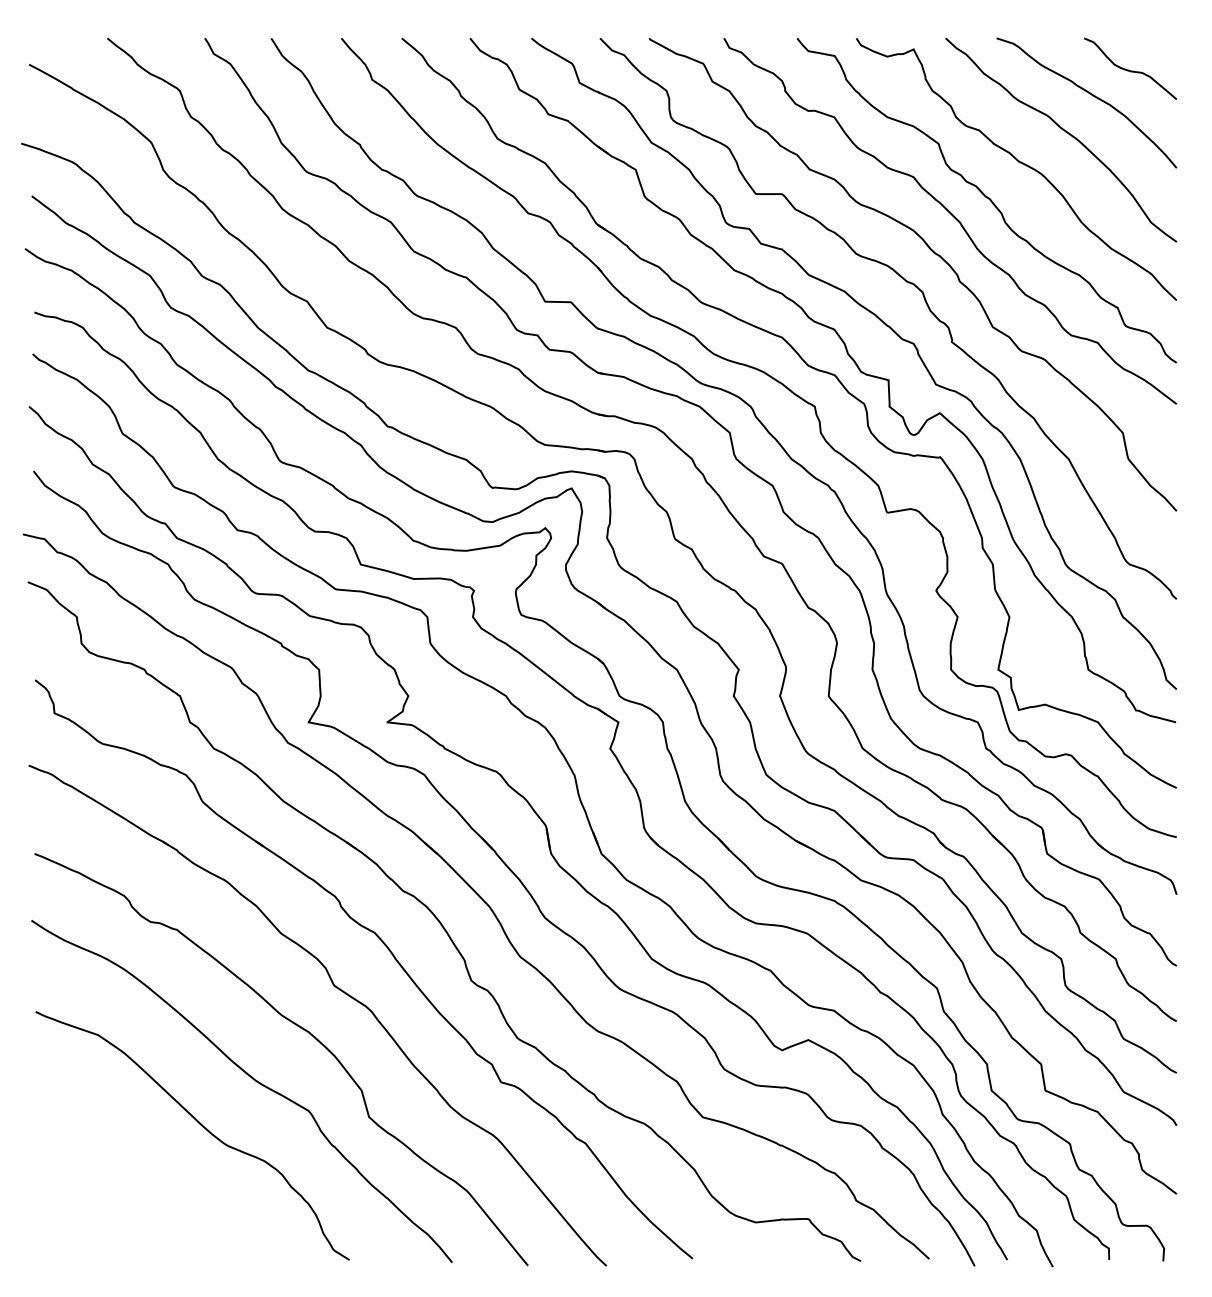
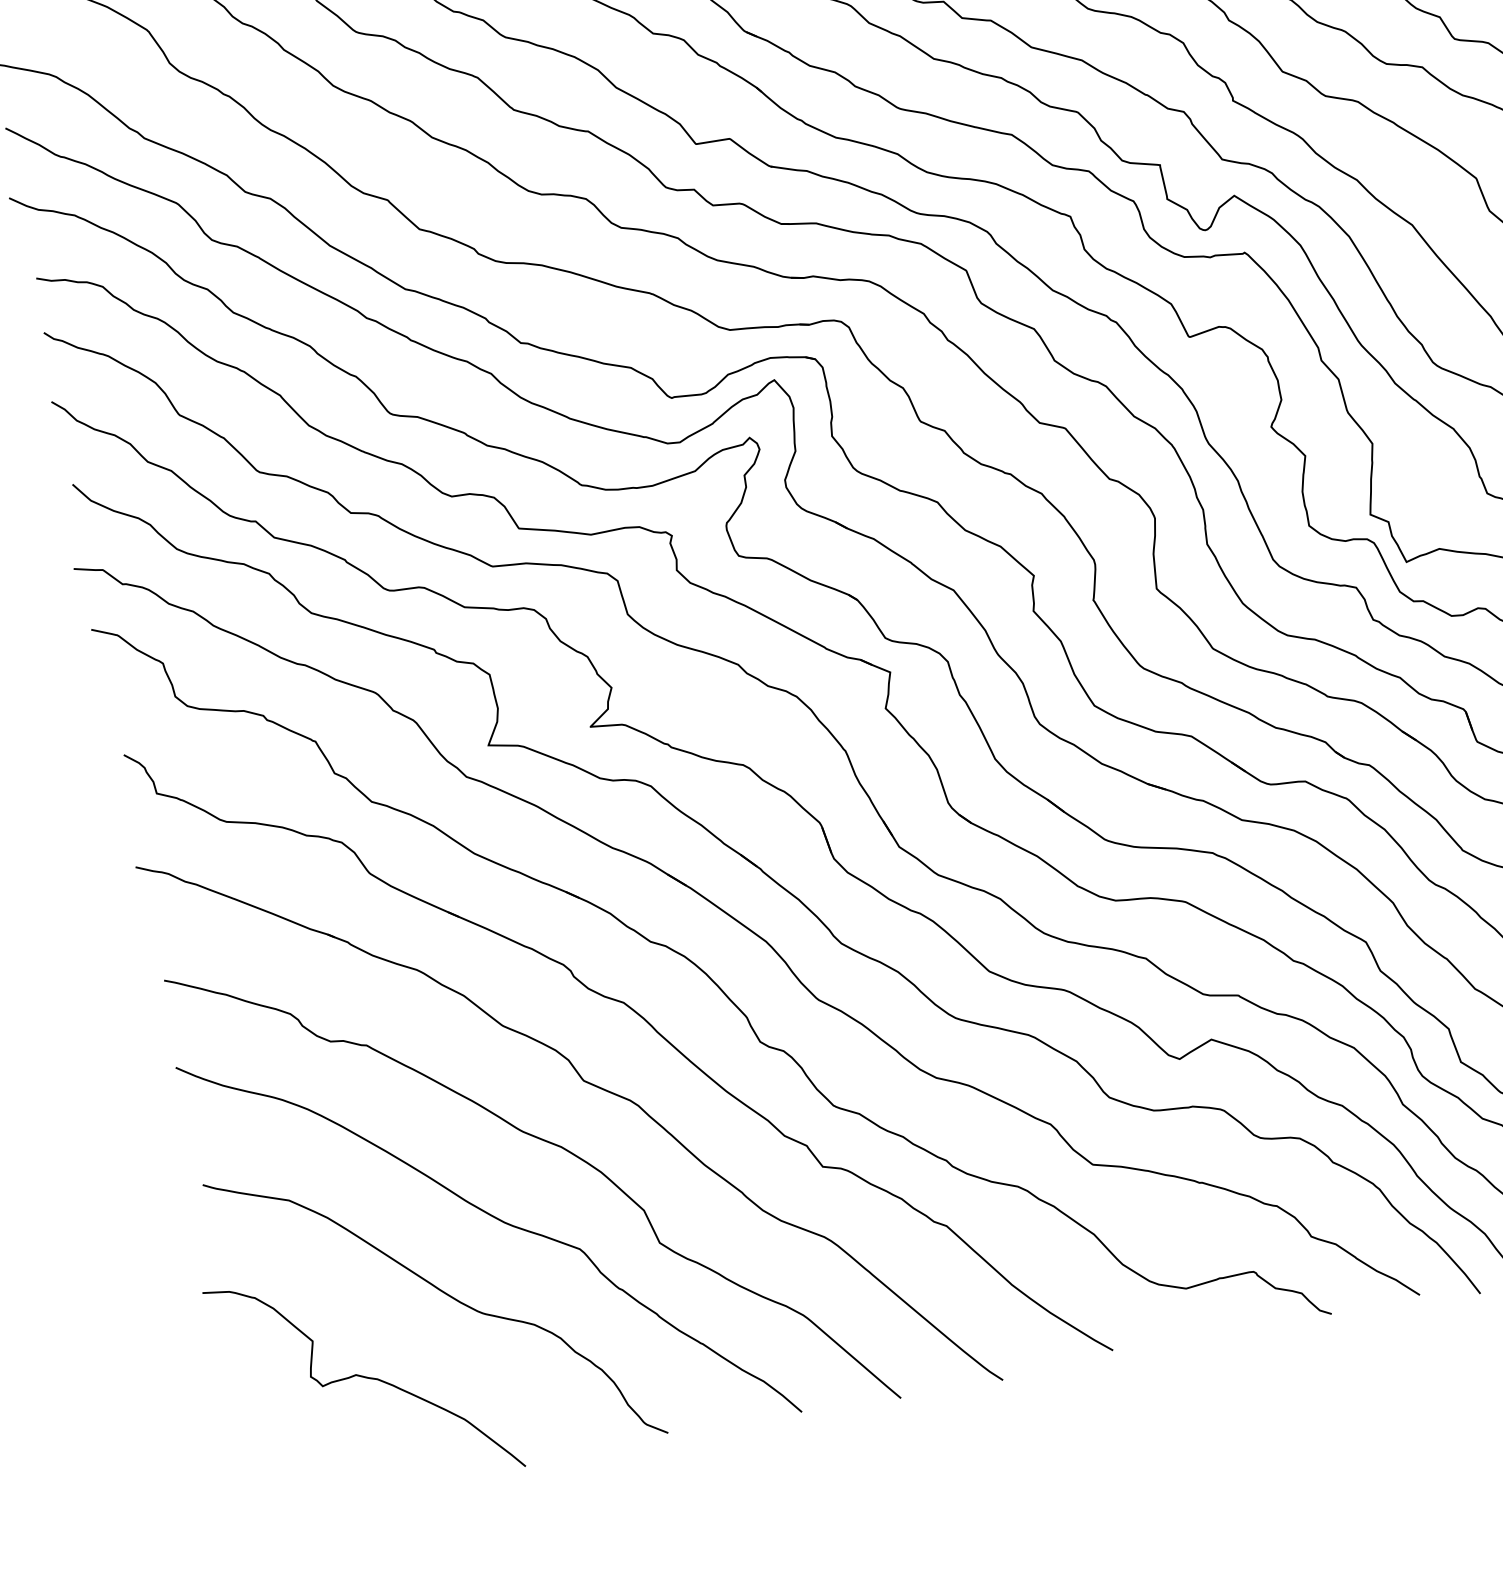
curve: (129, 1177) -> (363, 1377), added

